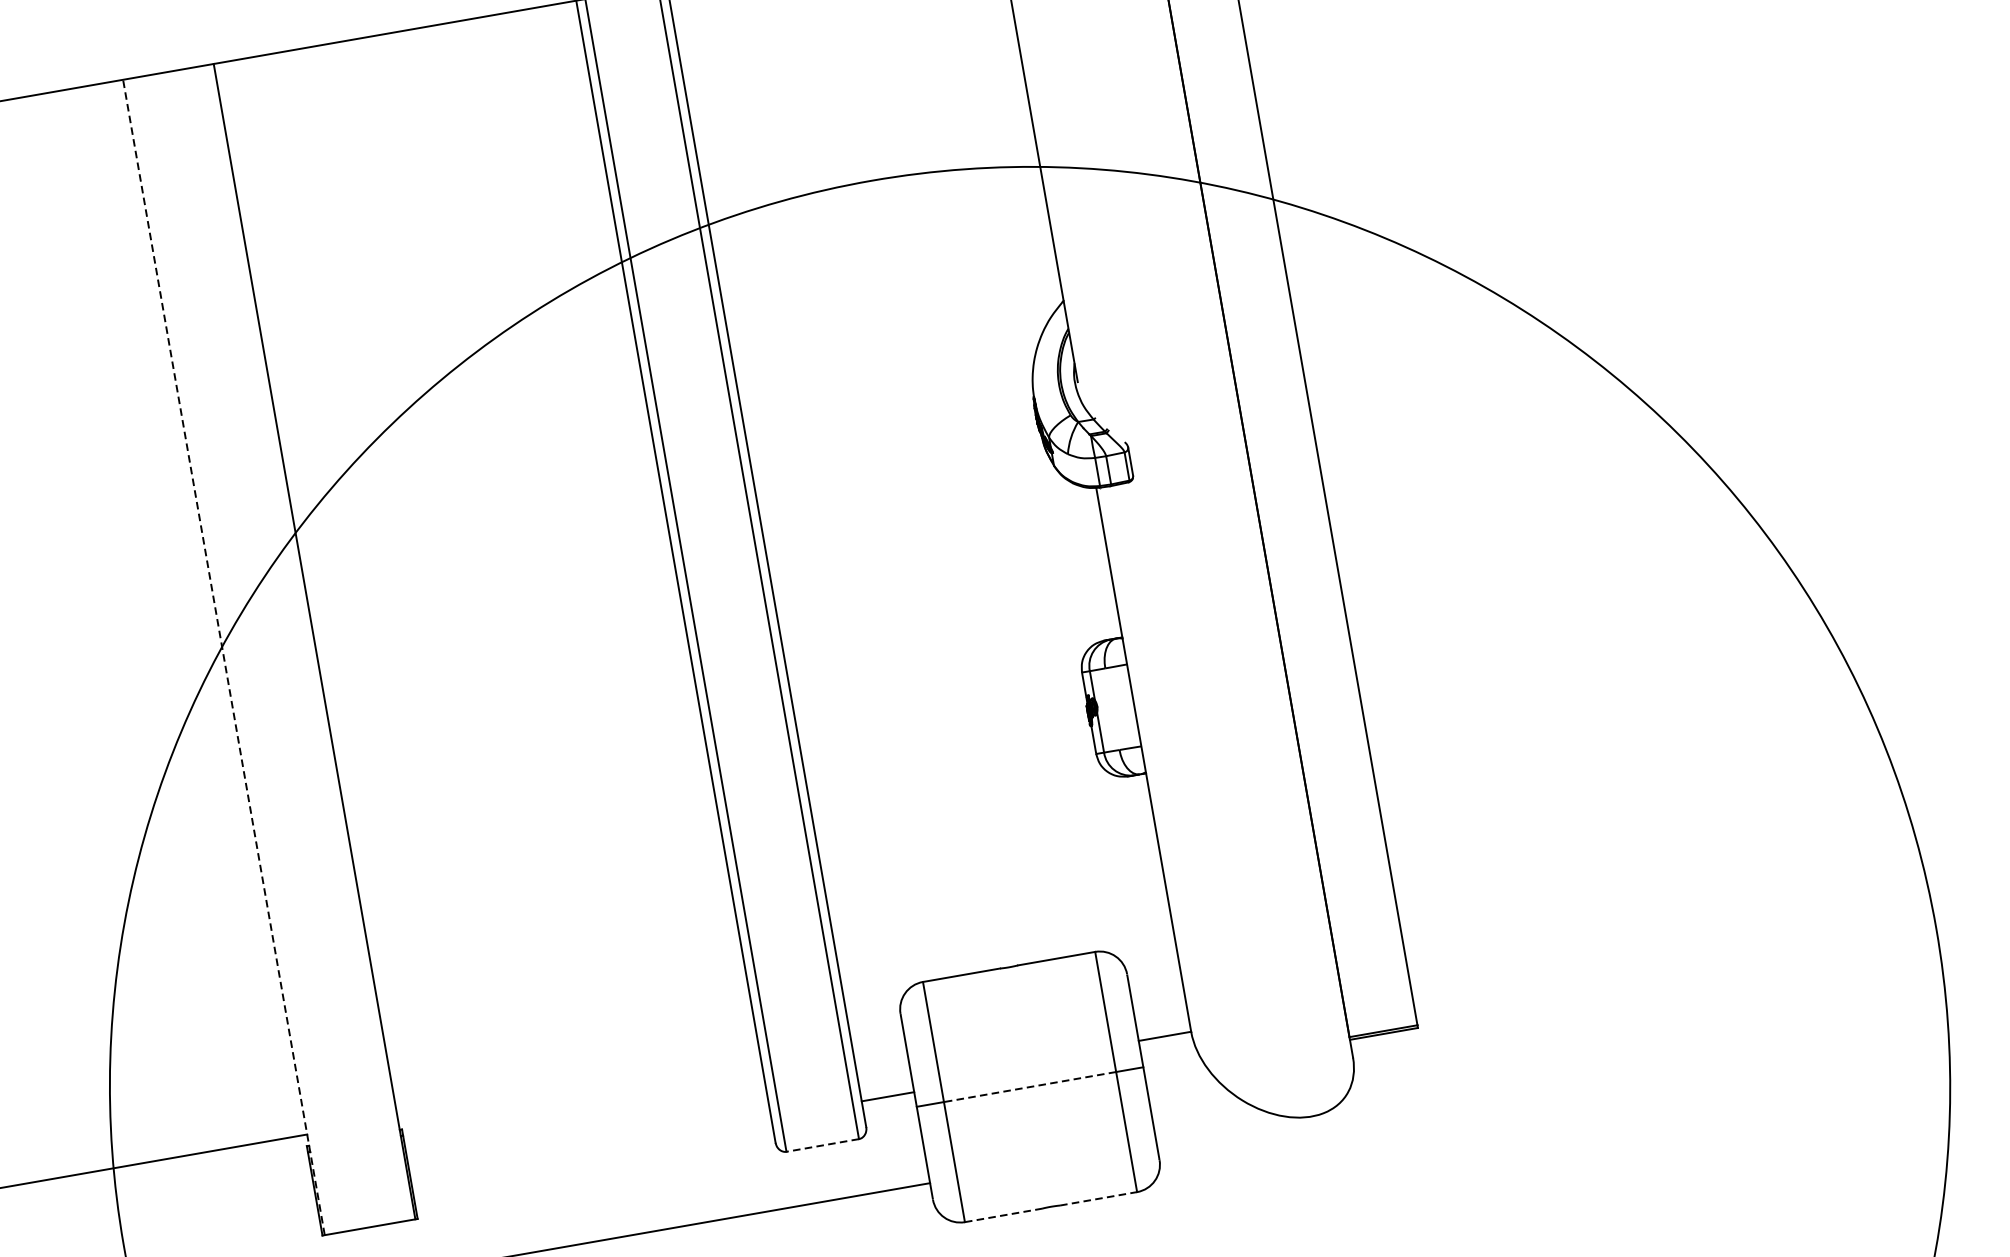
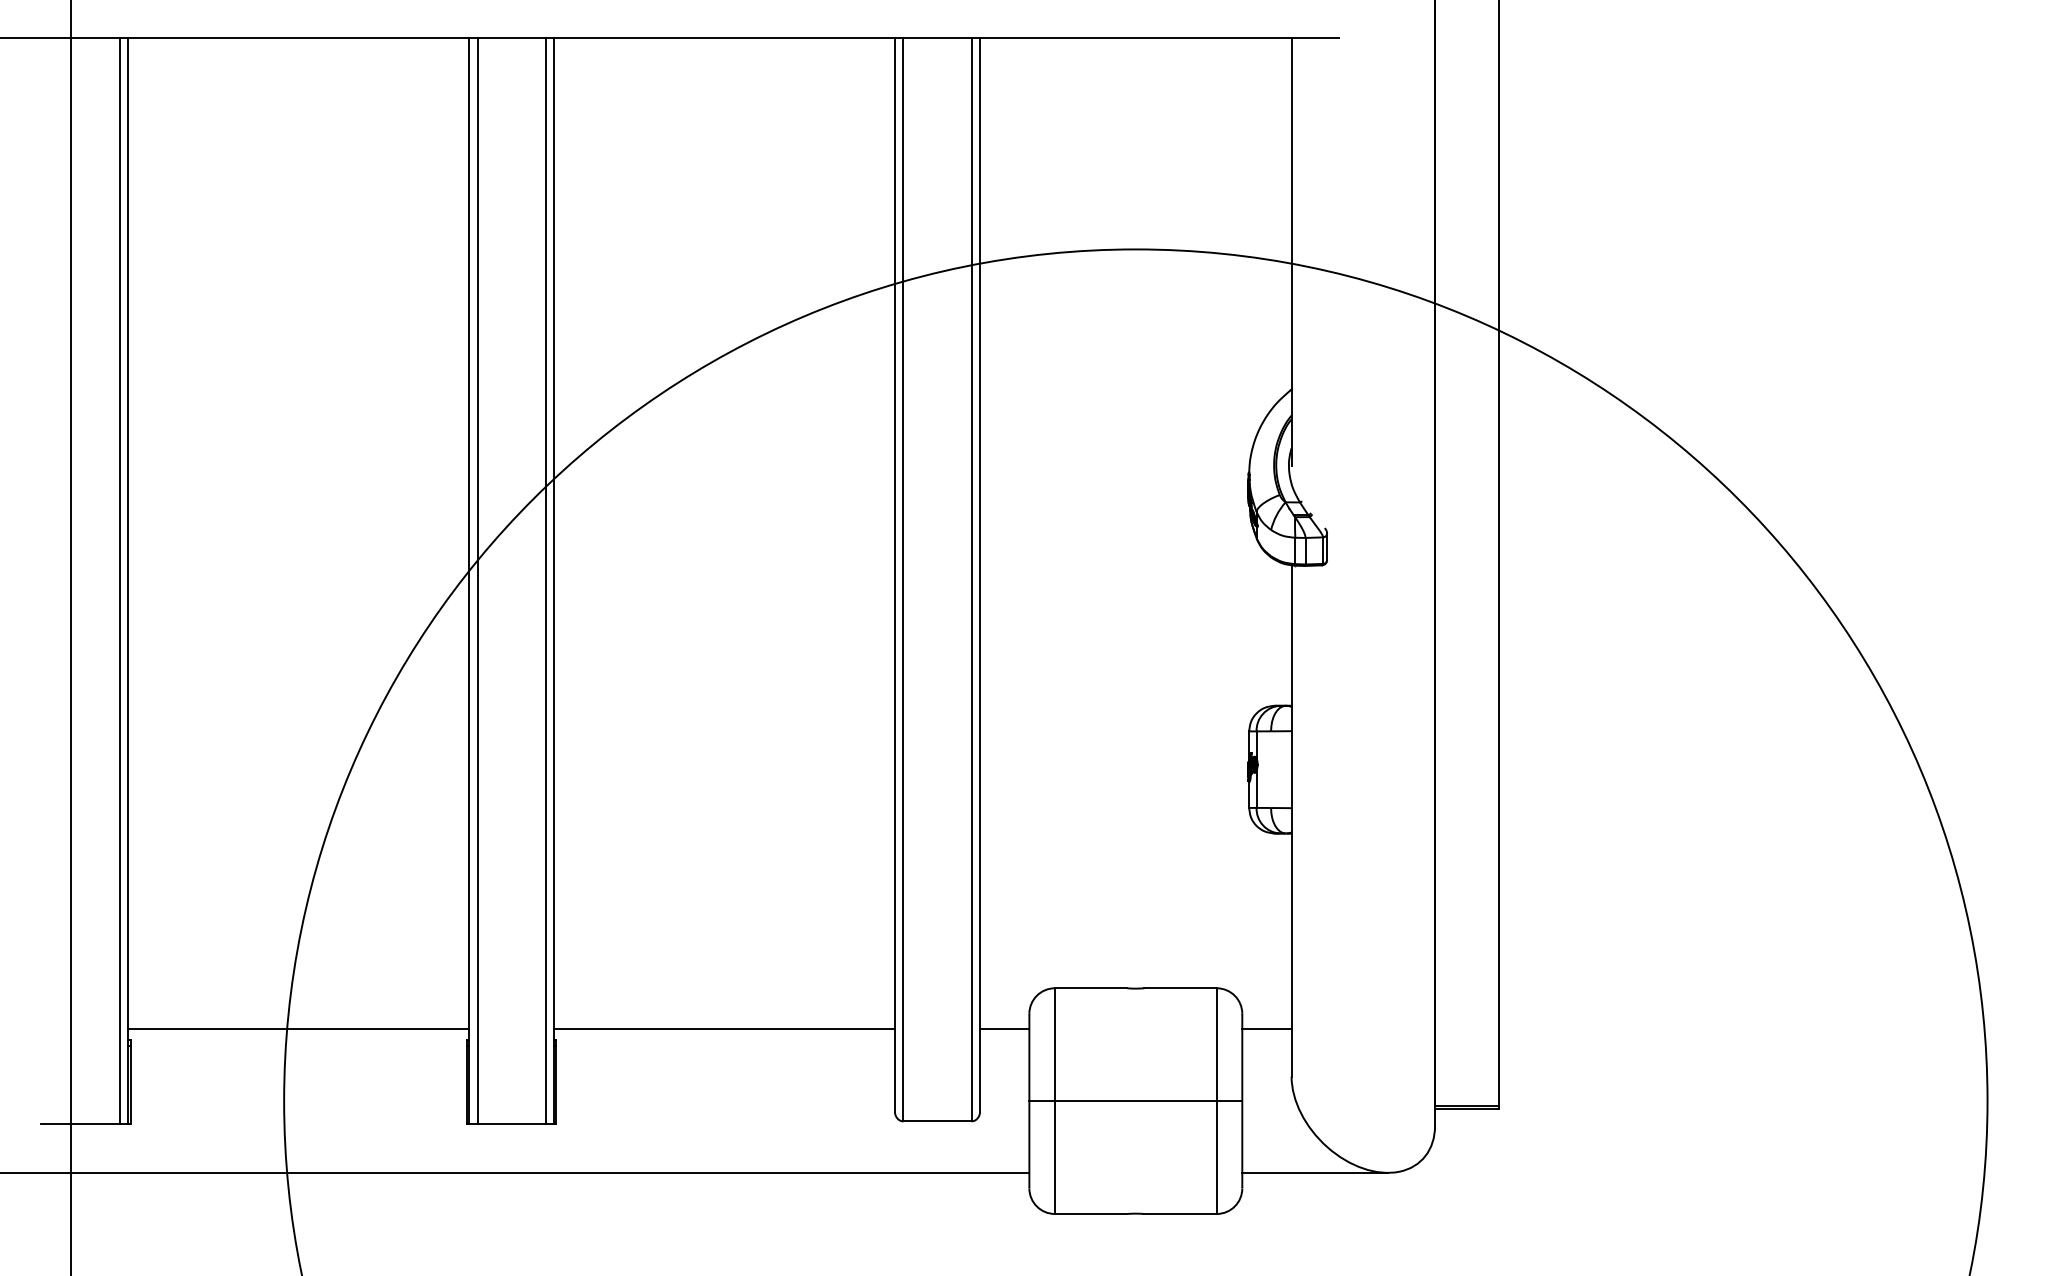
line: (305, 642) -> (545, 580), added
line: (232, 655) -> (477, 580), added
line: (224, 657) -> (469, 581), dashed -> solid
line: (1164, 1036) -> (1266, 1029), moved
line: (579, 1087) -> (724, 1029), added
line: (1029, 1087) -> (1135, 1101), dashed -> solid
line: (887, 1096) -> (1004, 1029), moved
line: (1233, 1129) -> (1314, 1172), added
line: (821, 1145) -> (936, 1121), dashed -> solid
line: (1099, 1198) -> (1181, 1213), dashed -> solid
line: (1003, 1214) -> (1091, 1213), dashed -> solid

